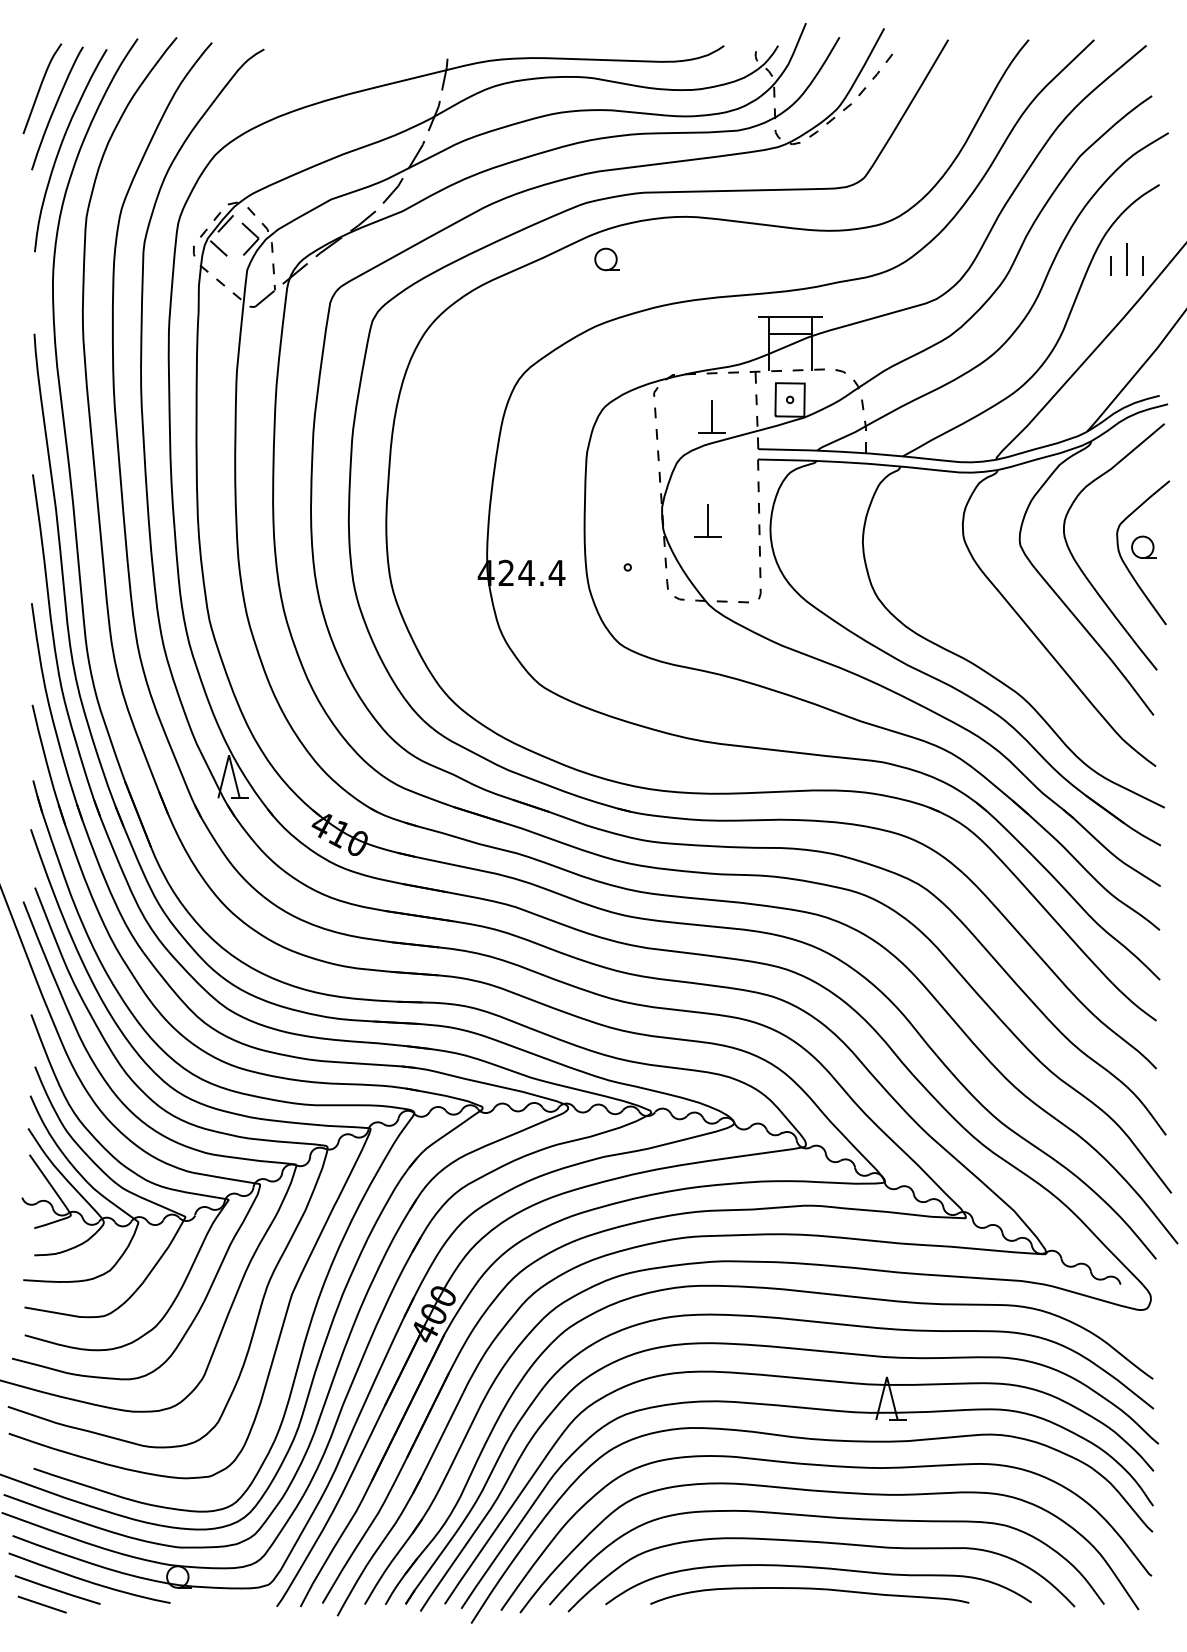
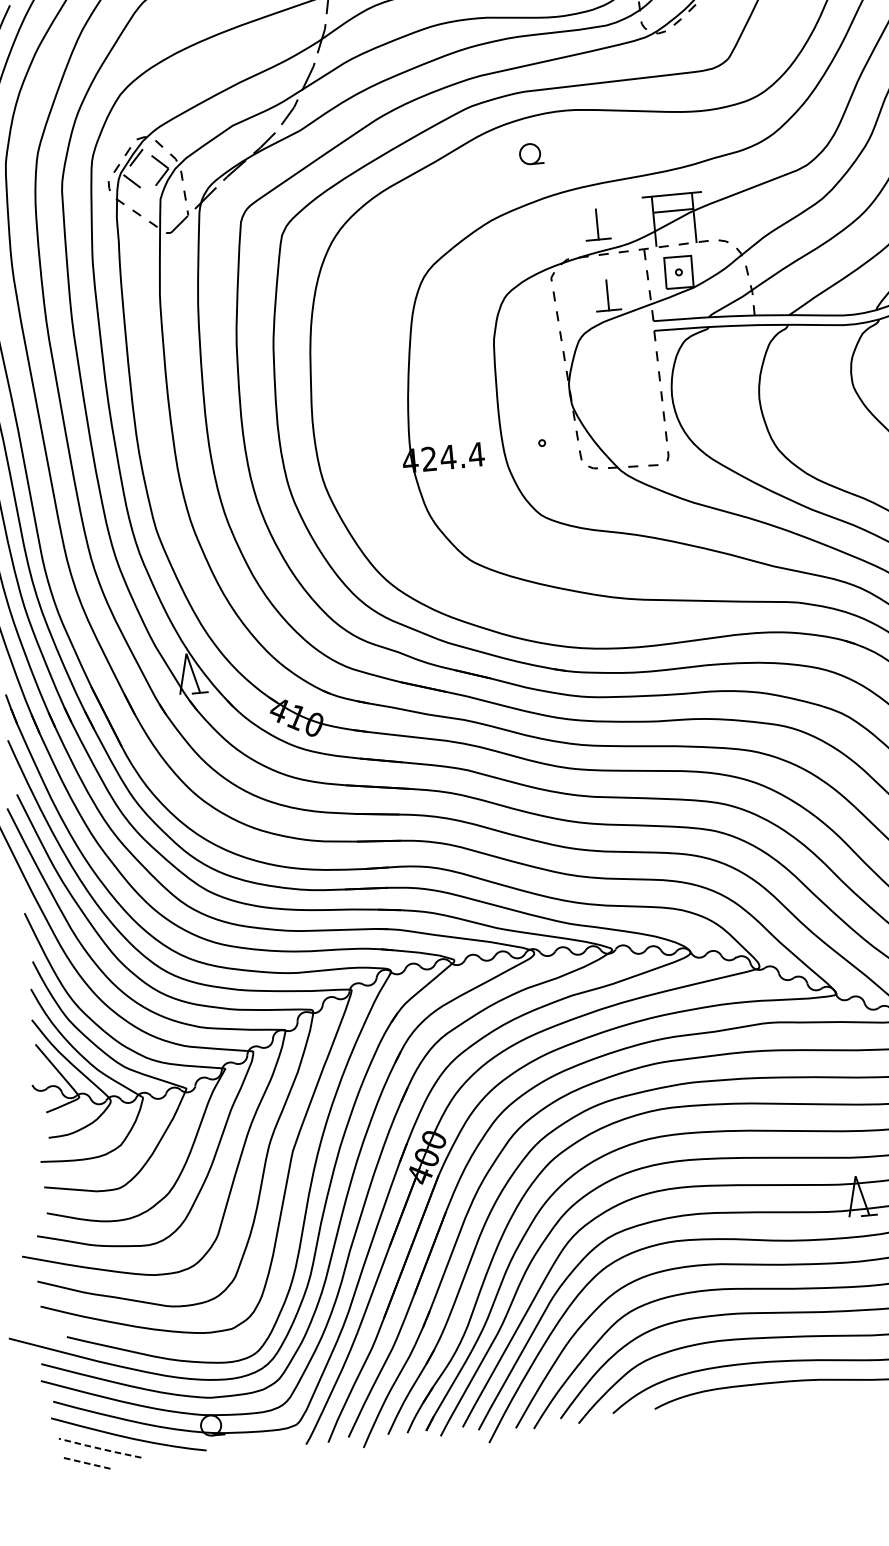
part: (606, 259) -> (530, 154), moved
part: (707, 520) -> (596, 224), moved
line: (57, 1590) -> (99, 1448), solid -> dashed
line: (42, 1604) -> (87, 1463), solid -> dashed

